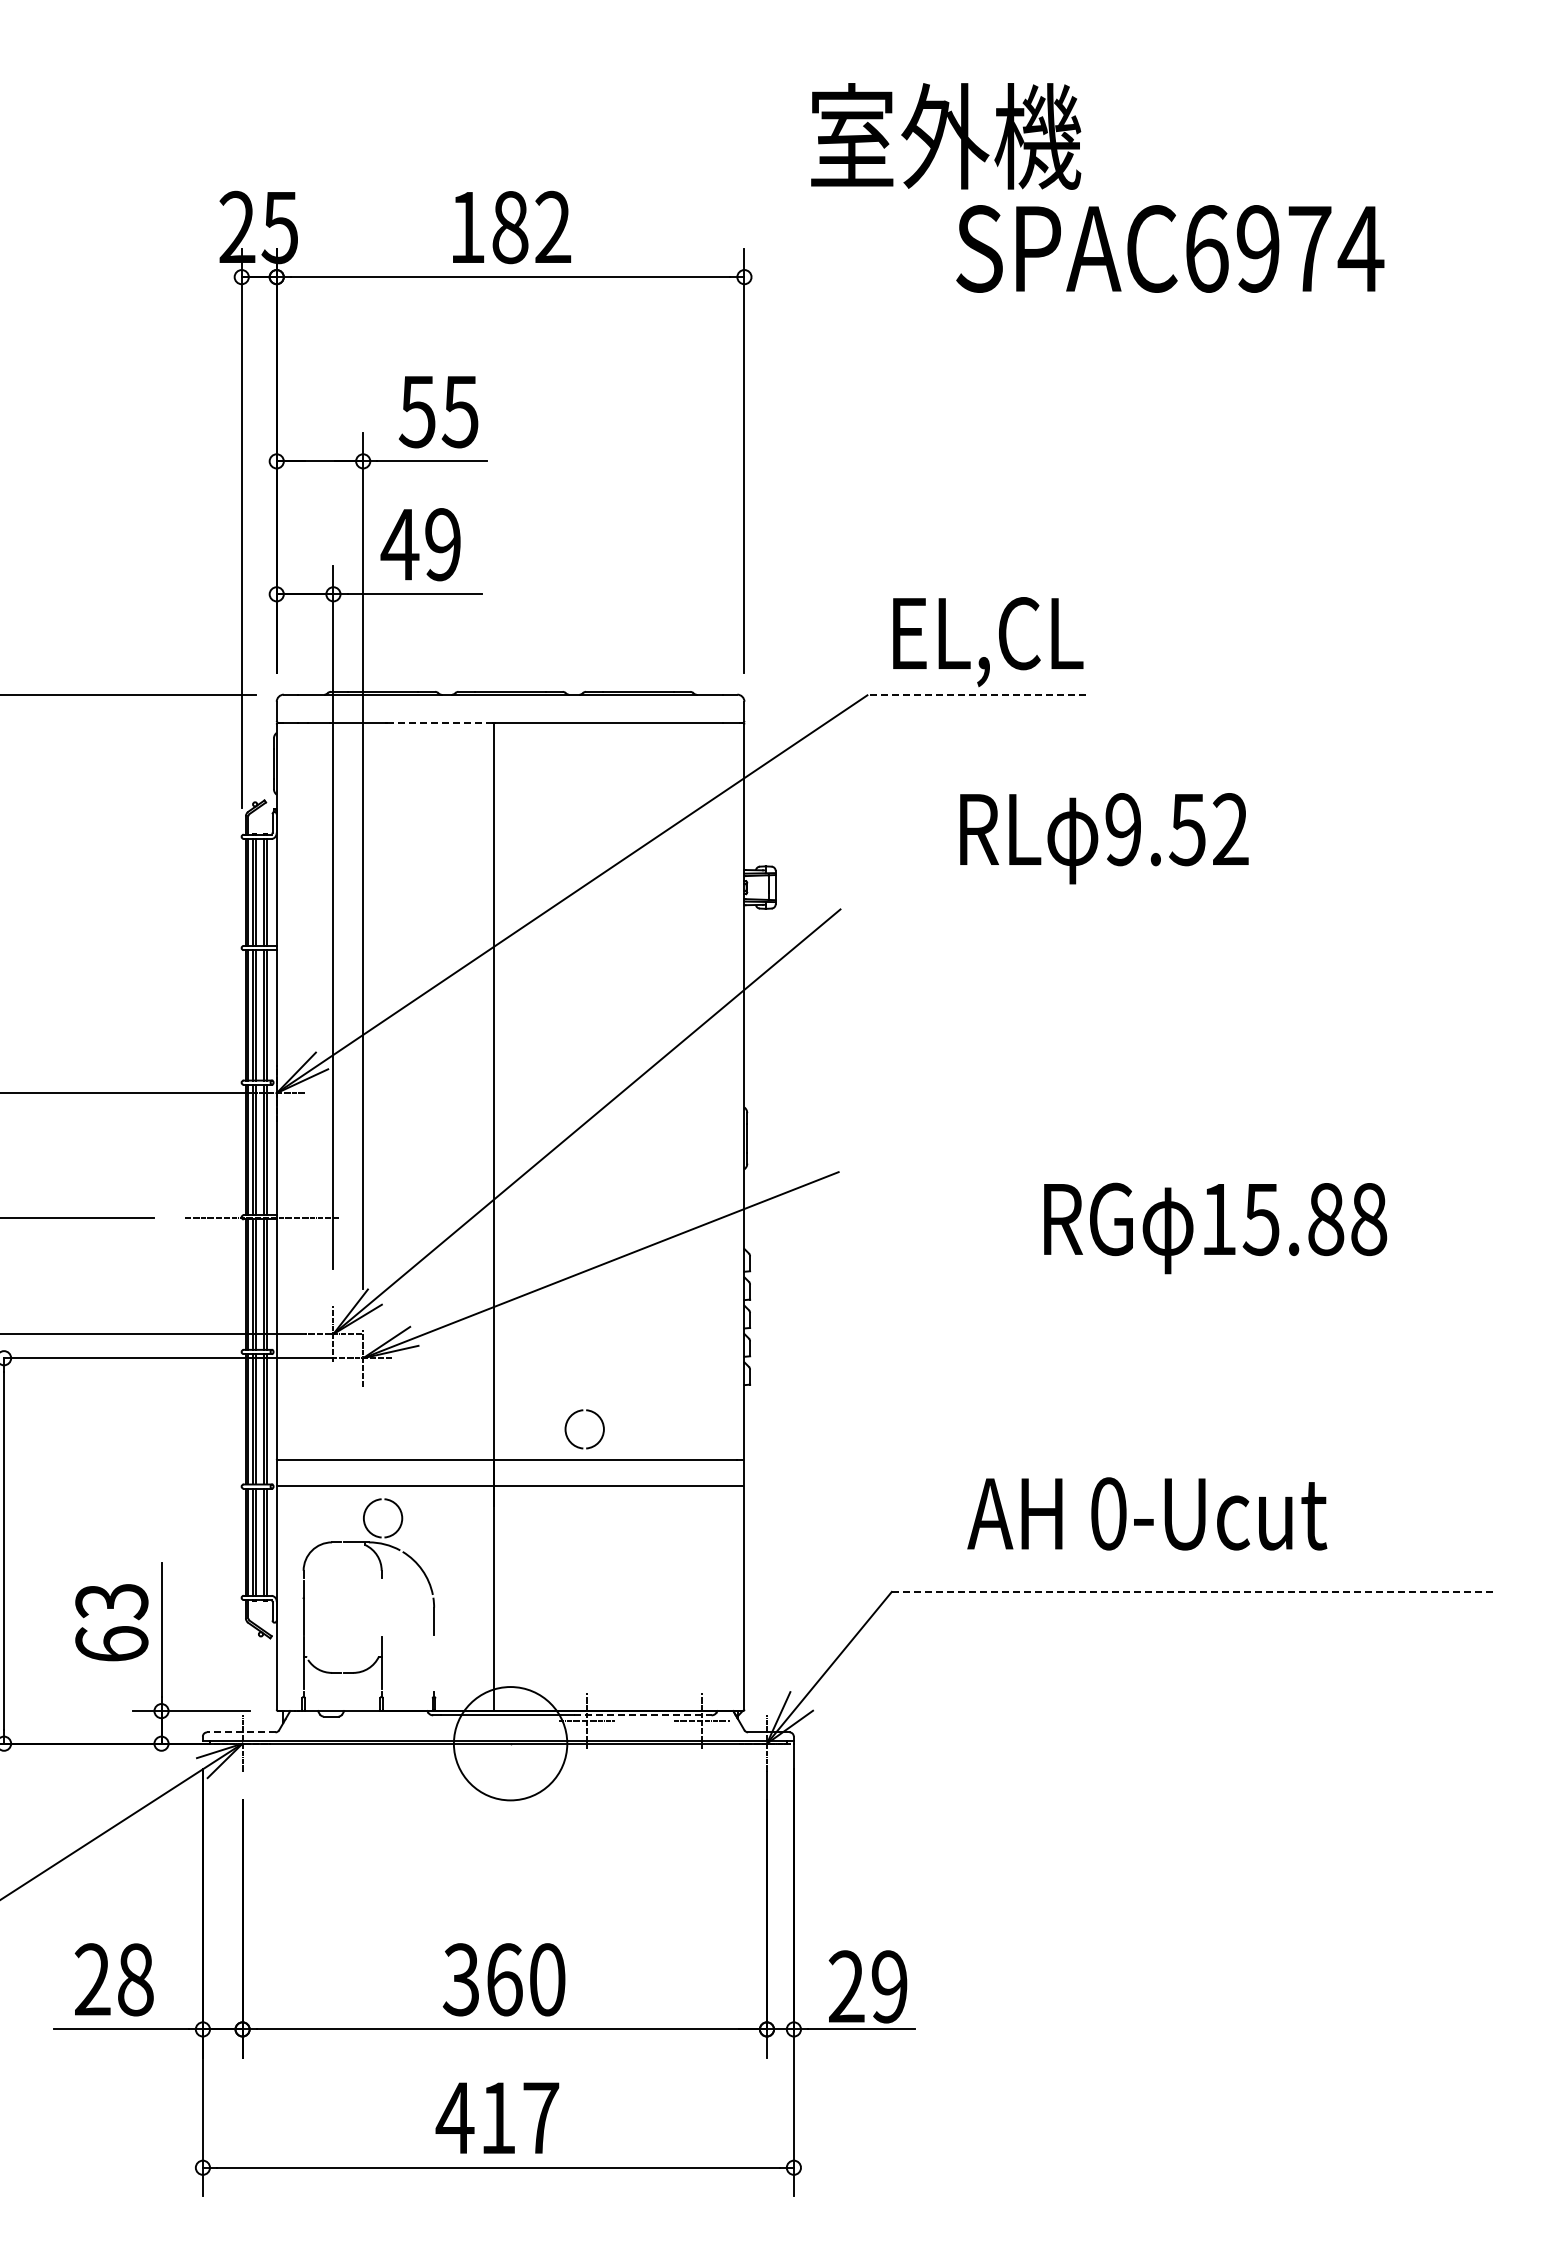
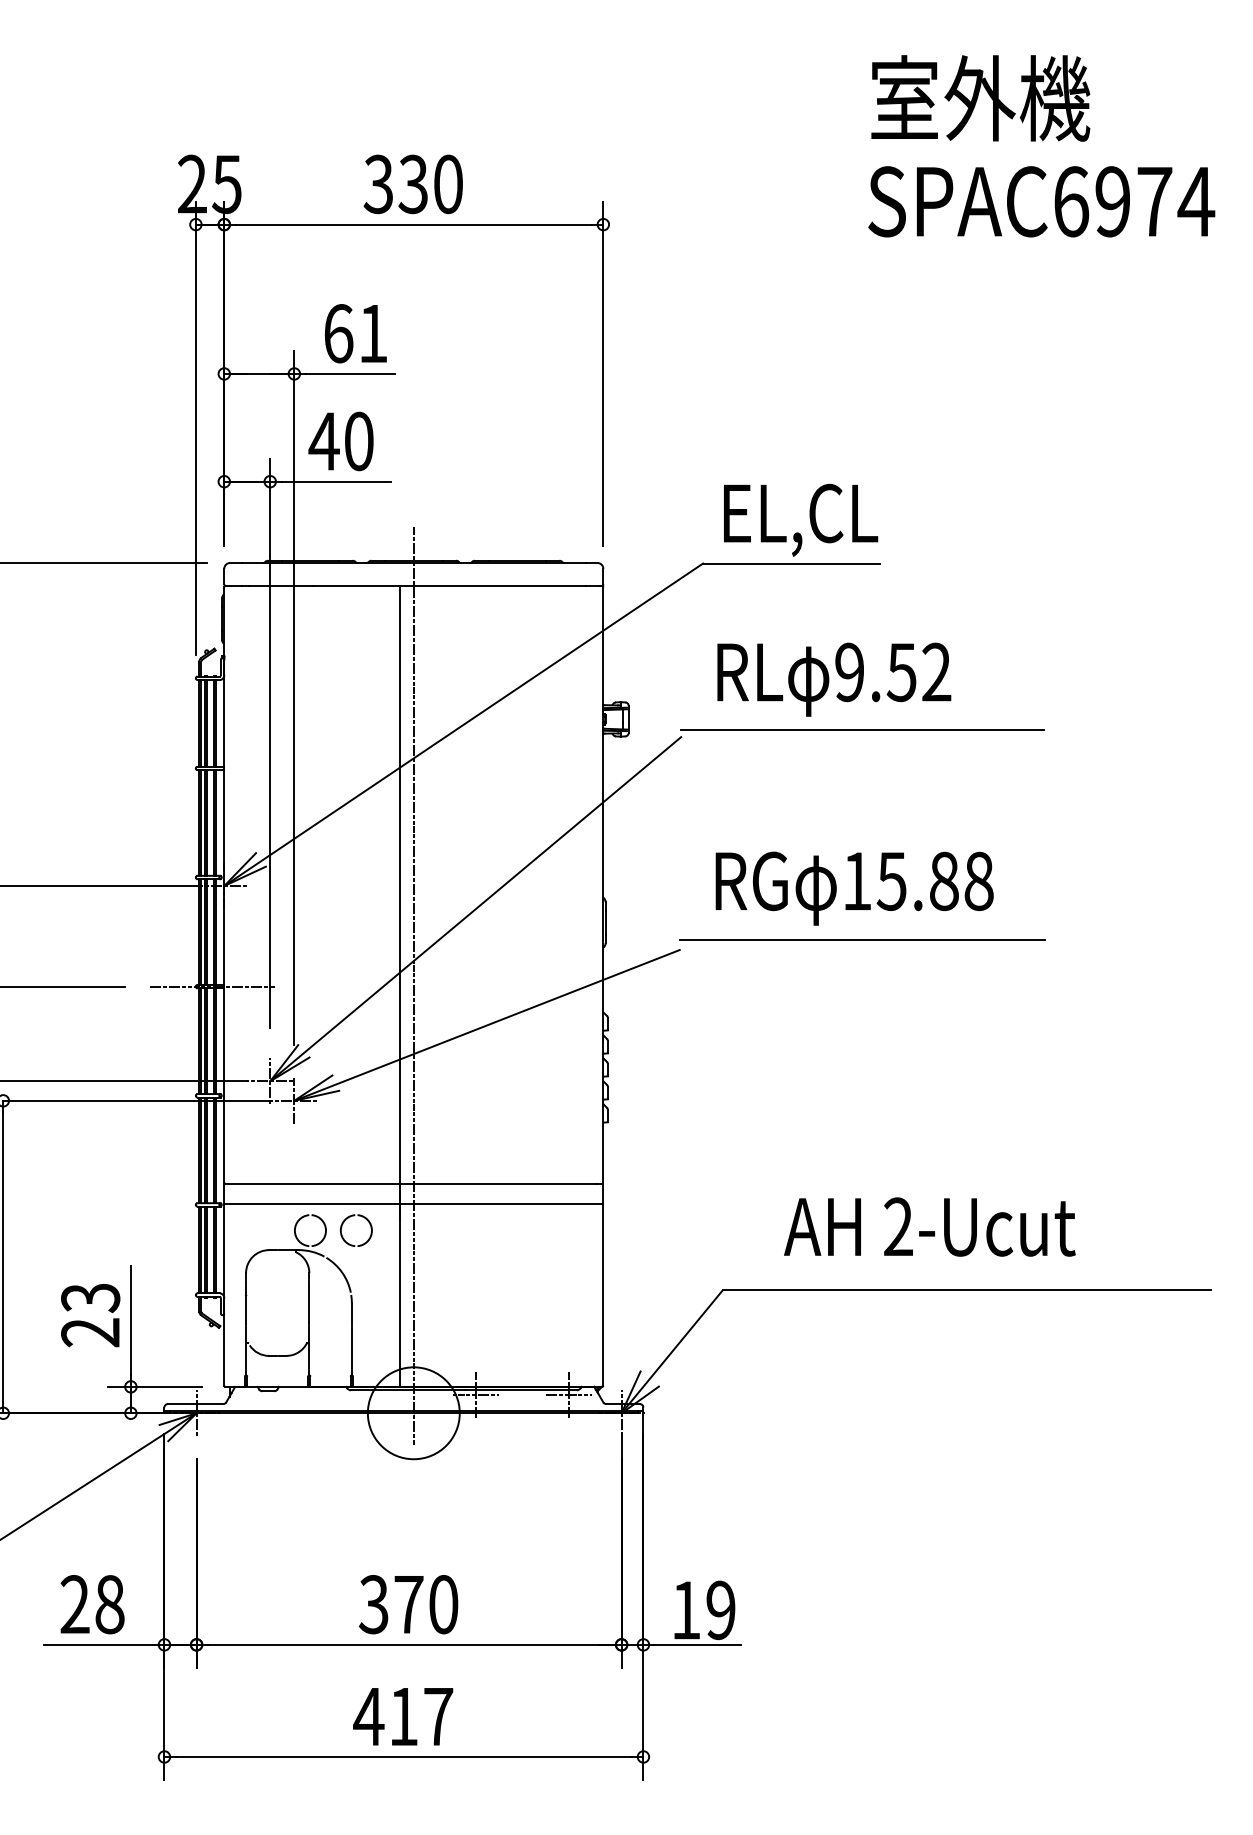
text: (946, 136) -> (981, 98), moved
text: (509, 227) -> (412, 184), 182 -> 330
text: (1170, 248) -> (1041, 201), moved
text: (438, 411) -> (355, 333), 55 -> 61
text: (442, 544) -> (358, 441), 49 -> 40
line: (976, 695) -> (791, 563), dashed -> solid
line: (439, 723) -> (356, 586), dashed -> solid
text: (1104, 838) -> (834, 679), moved
line: (1064, 900) -> (862, 729), added
line: (1063, 1159) -> (861, 939), added
line: (510, 1215) -> (413, 985), added
text: (1215, 1228) -> (854, 888), moved
part: (571, 1441) -> (345, 1240), moved
text: (1108, 1513) -> (898, 1226), 0-Ucut -> 2-Ucut
line: (1192, 1591) -> (966, 1289), dashed -> solid
line: (381, 1607) -> (309, 1302), added
text: (111, 1644) -> (90, 1332), 63 -> 23
line: (434, 1663) -> (352, 1348), added
line: (643, 1715) -> (521, 1390), dashed -> solid
line: (240, 1732) -> (194, 1404), dashed -> solid
text: (504, 1979) -> (408, 1604), 360 -> 370
text: (846, 1986) -> (686, 1610), 29 -> 19

